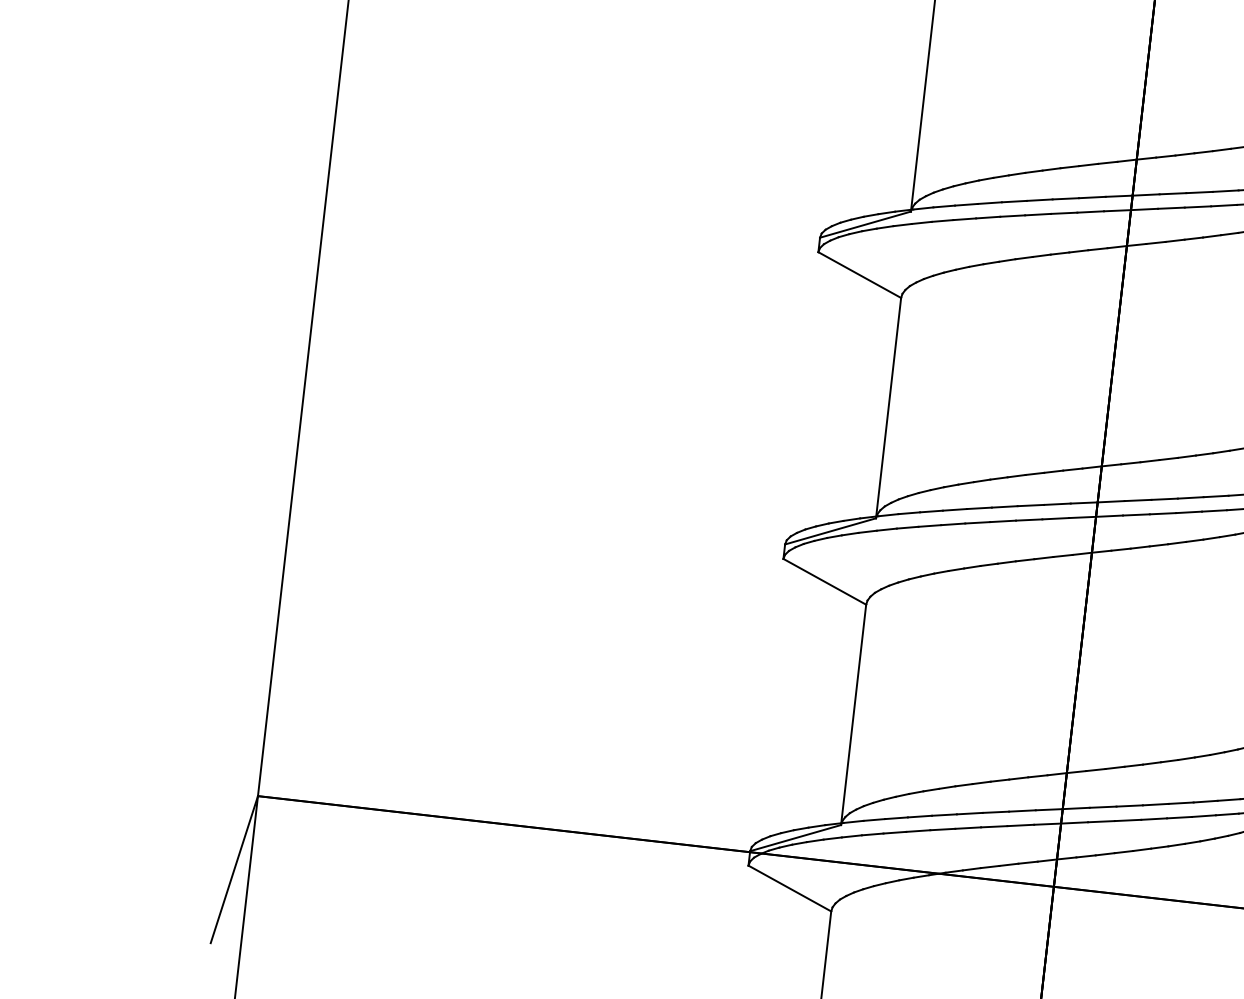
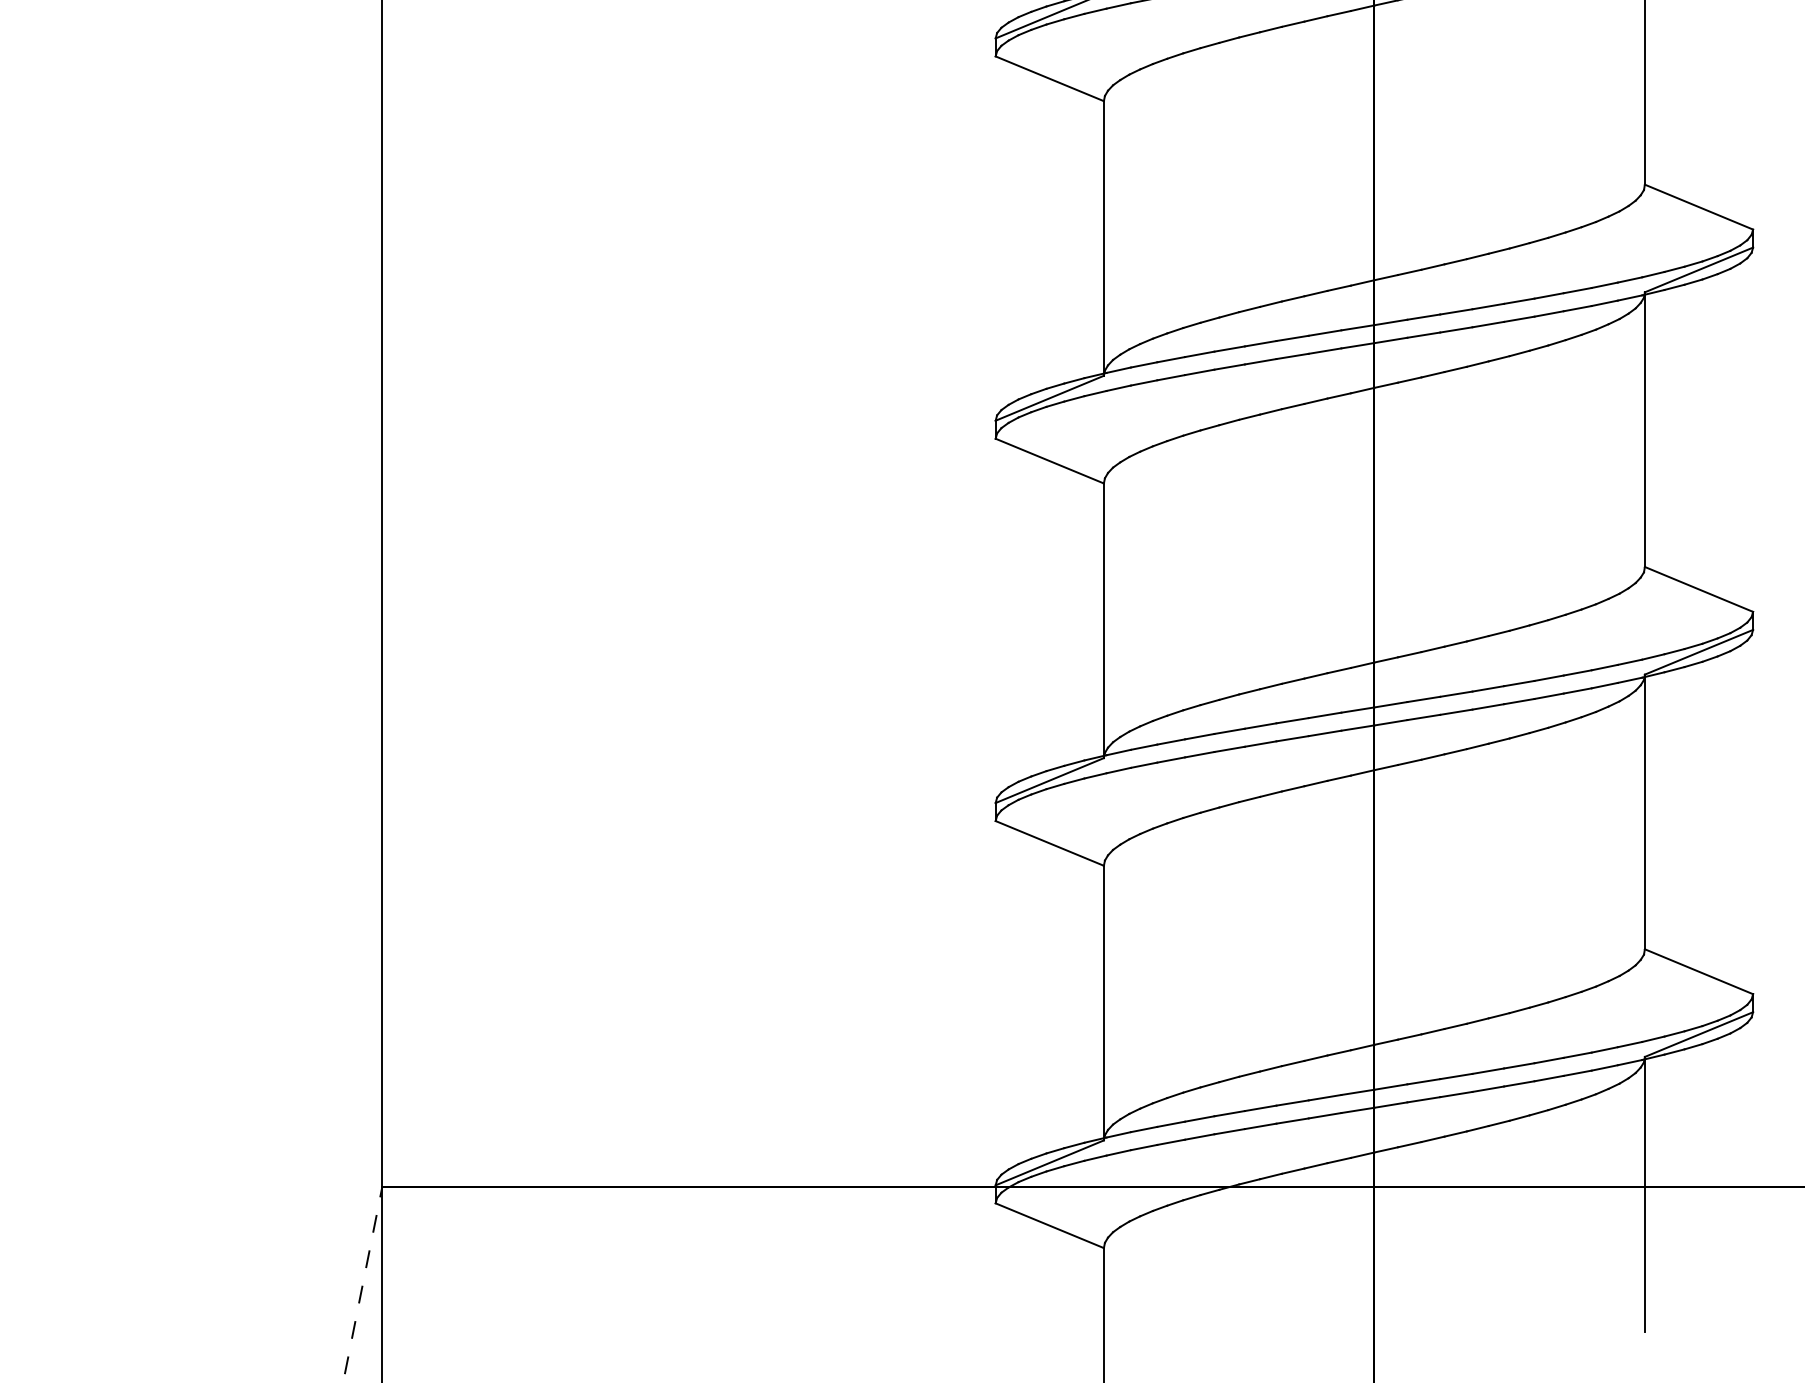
line: (234, 869) -> (363, 1280), solid -> dashed

